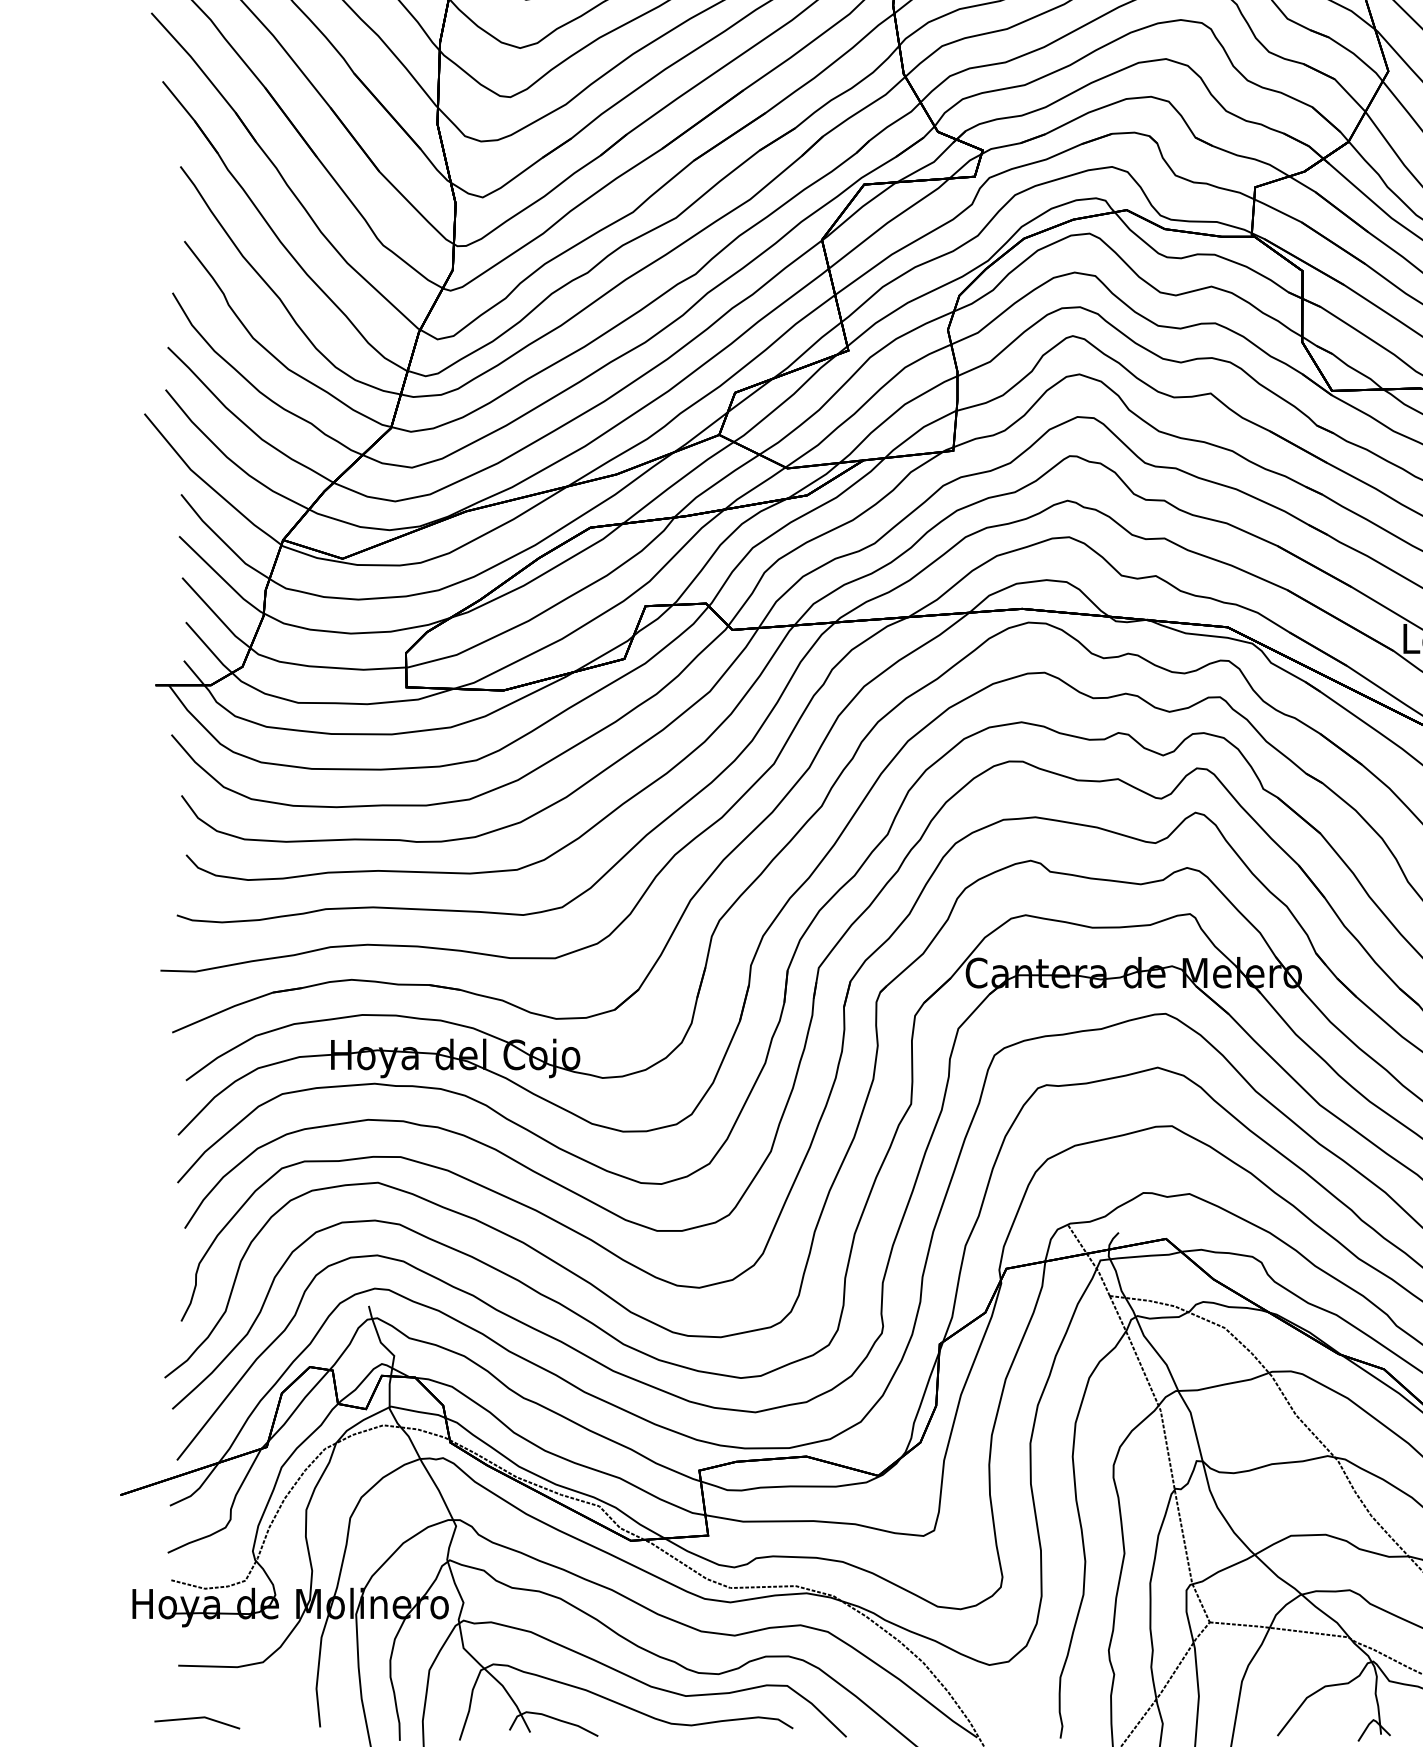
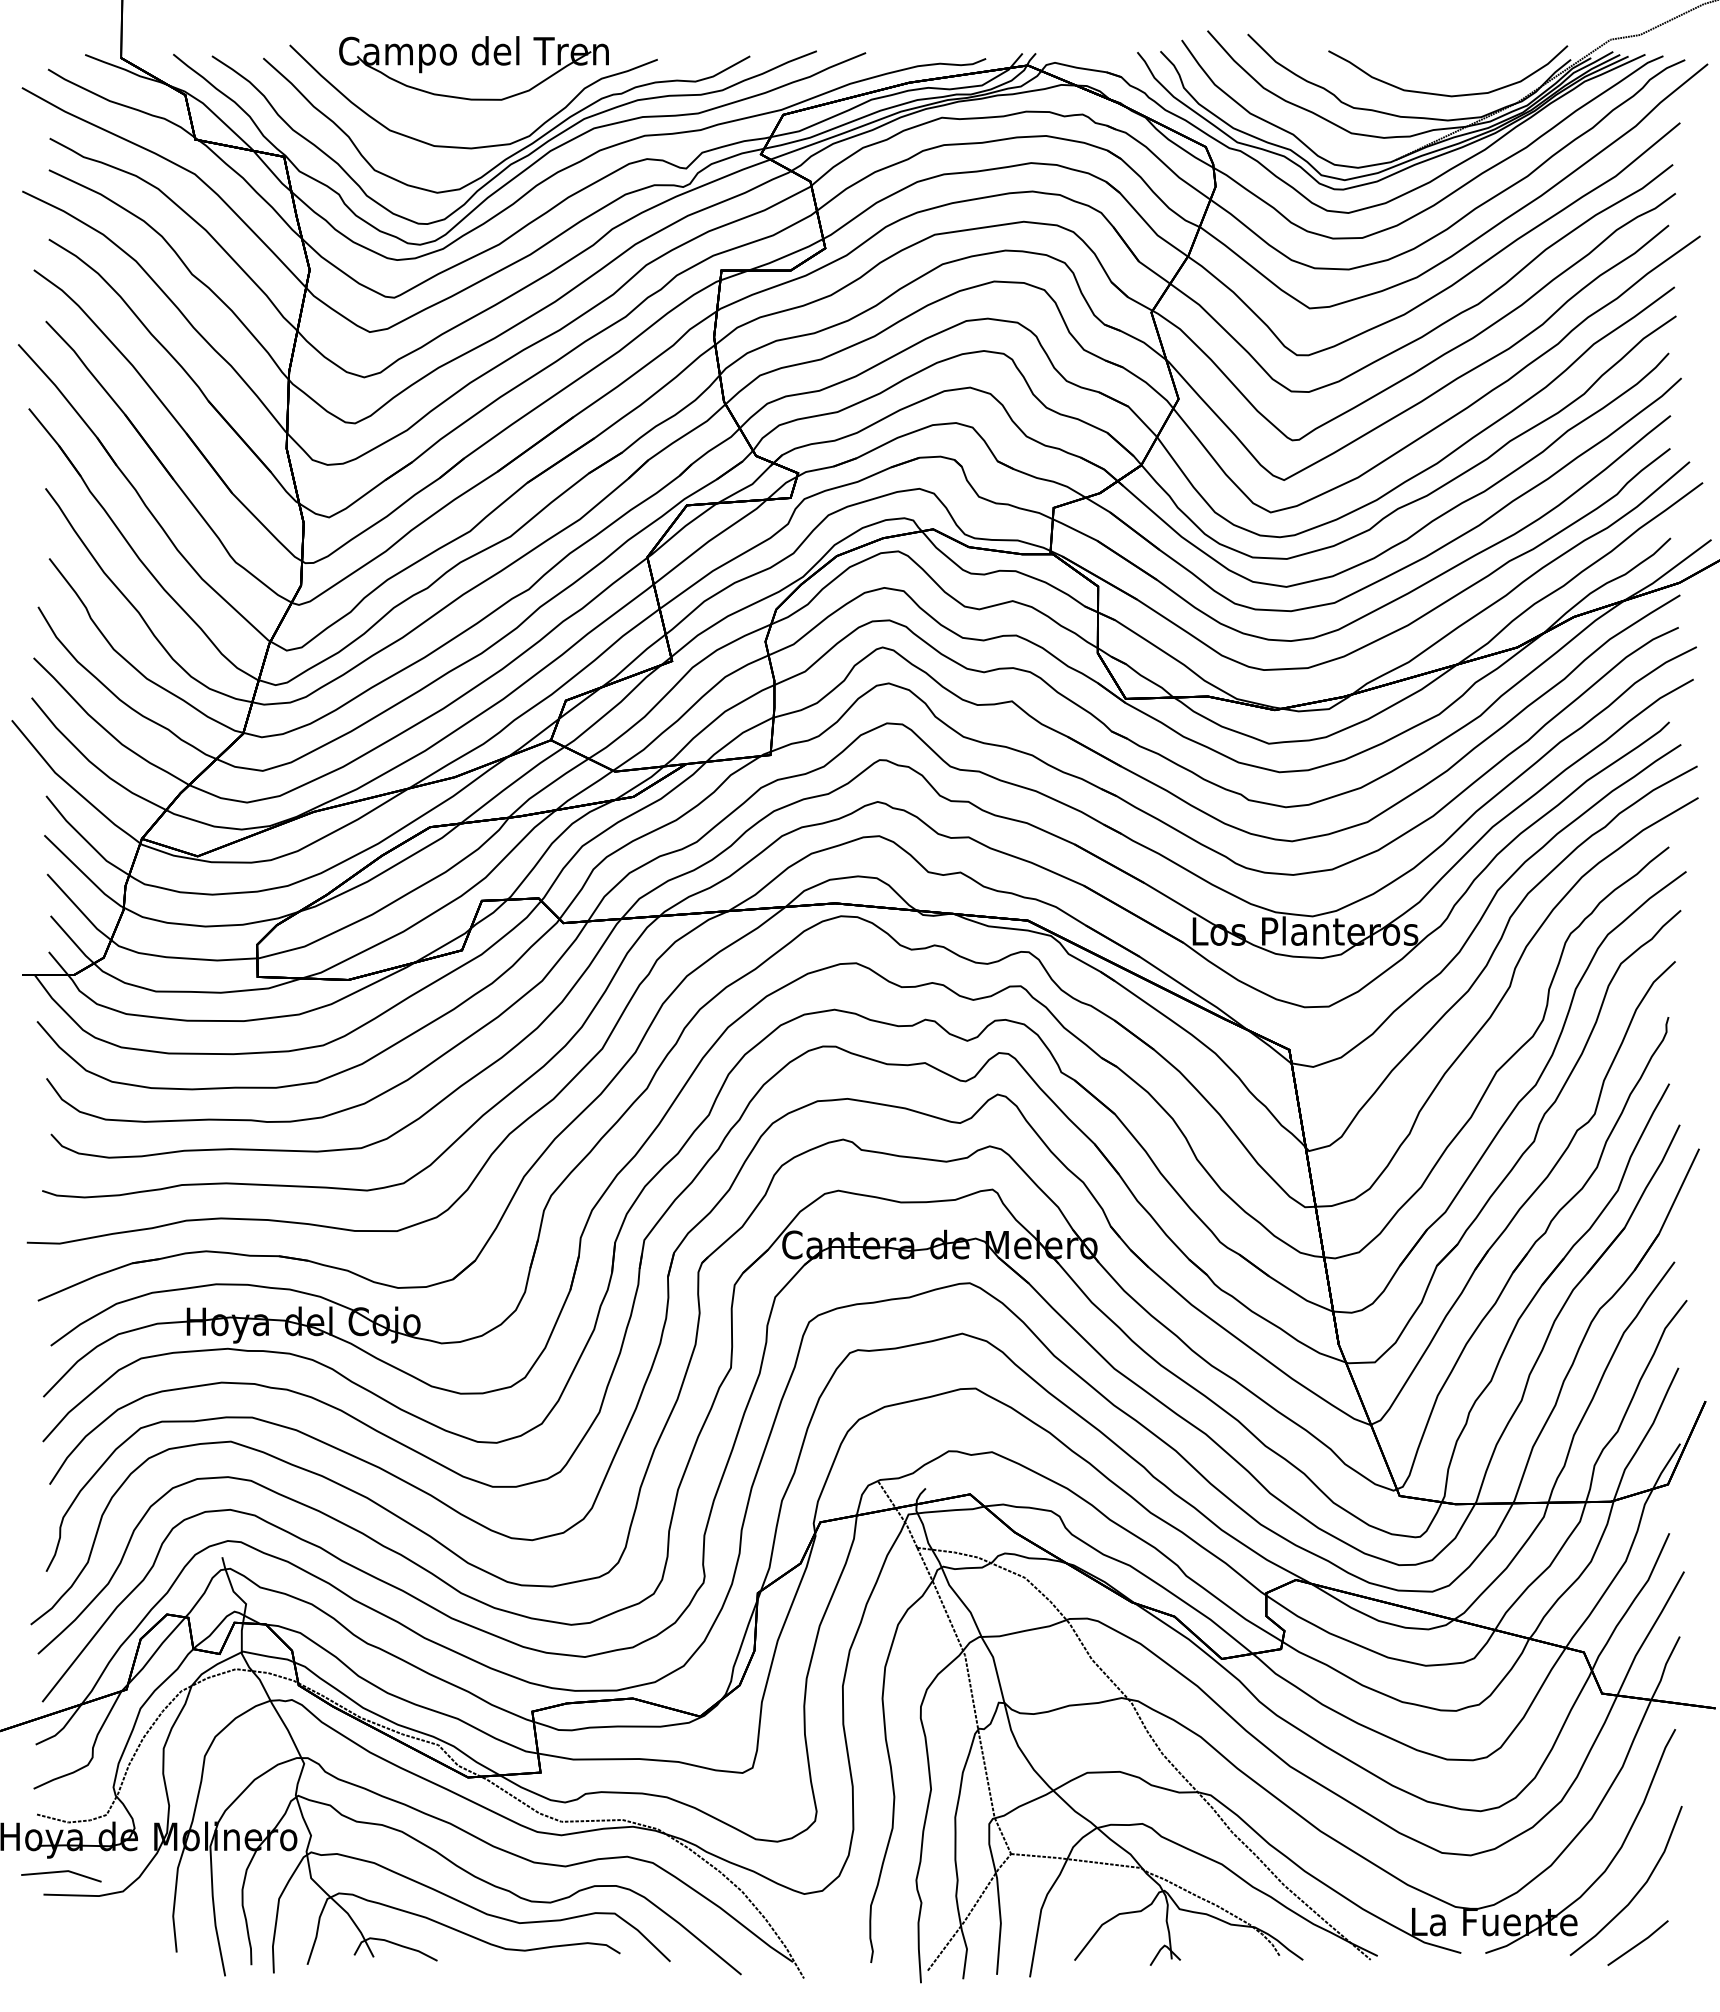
line: (197, 1718) -> (61, 1872), moved

